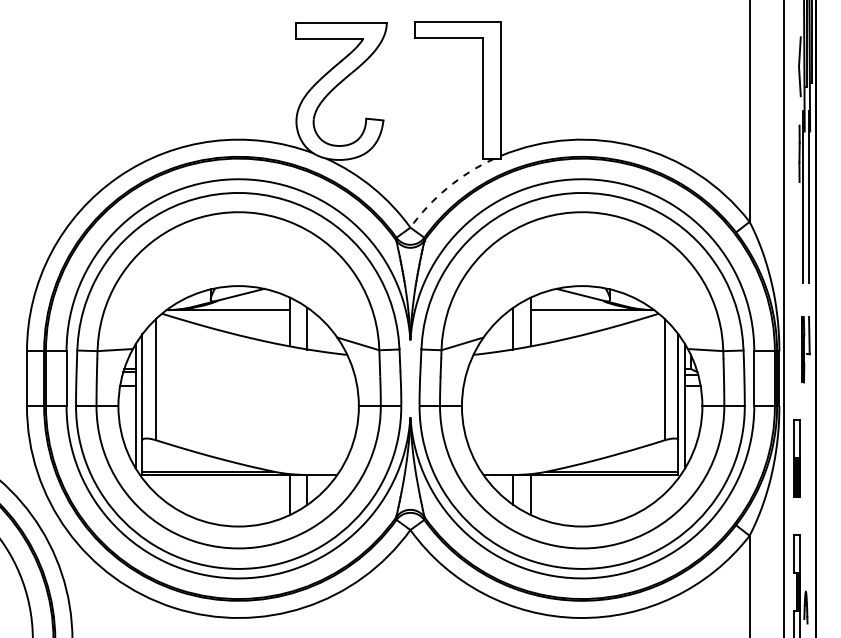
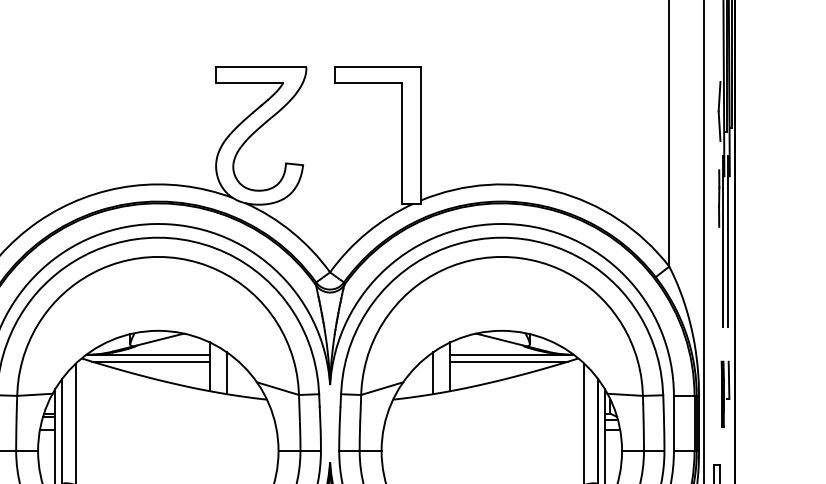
arc: (447, 187) -> (367, 232), dashed -> solid
line: (231, 317) -> (151, 362), added
line: (589, 317) -> (509, 362), added

